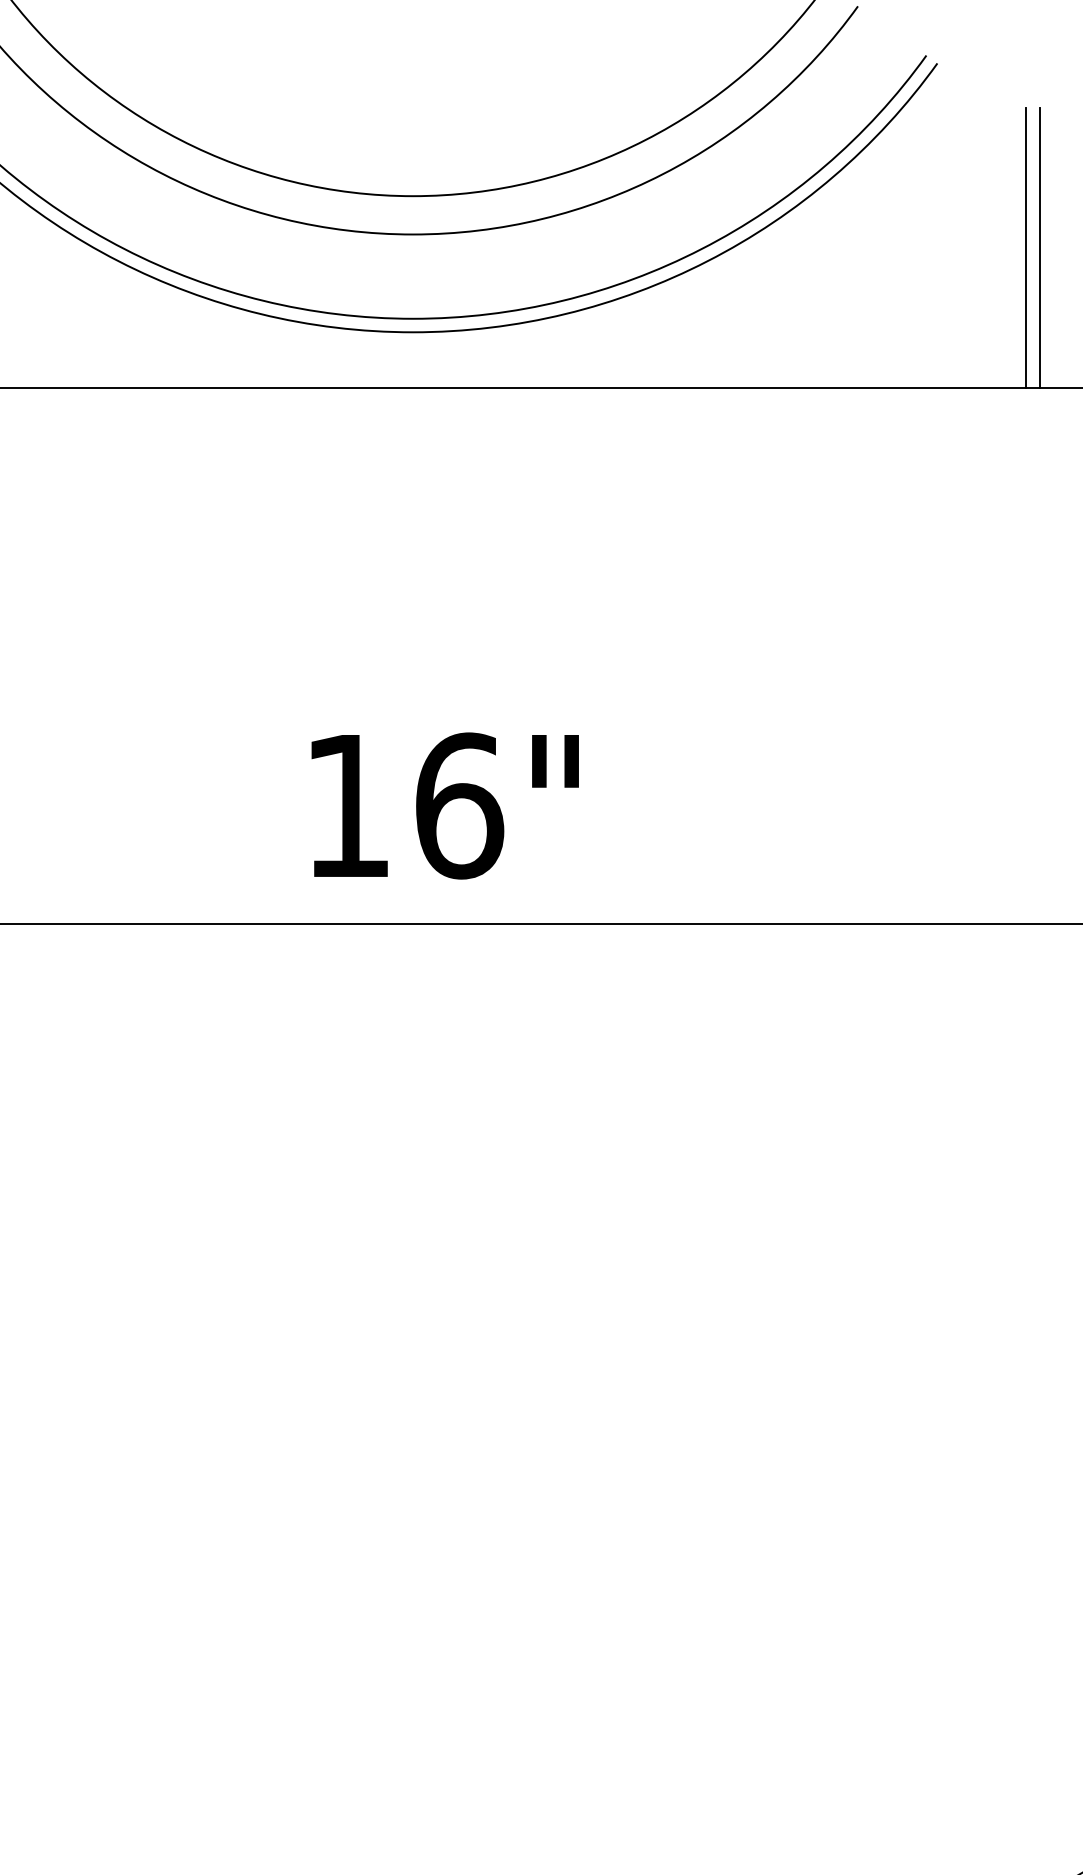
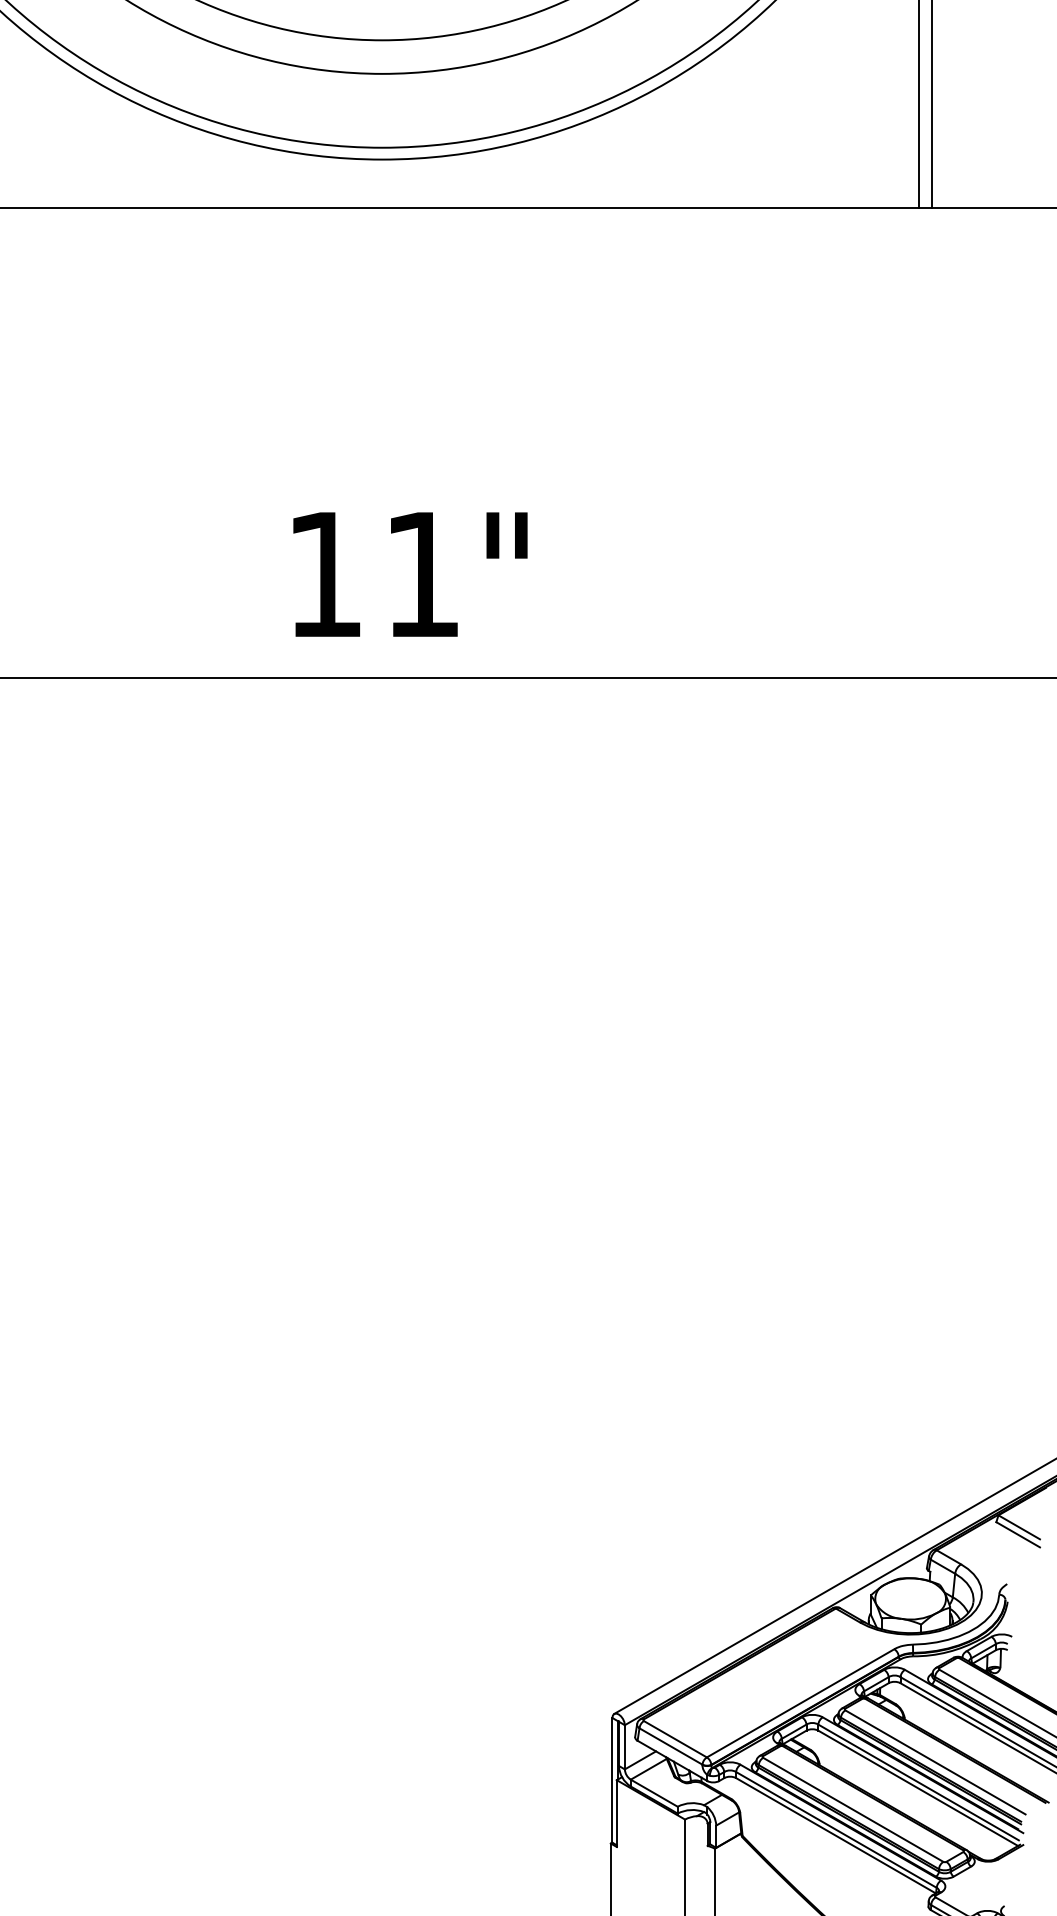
text: (460, 805) -> (423, 574), 16" -> 11"

